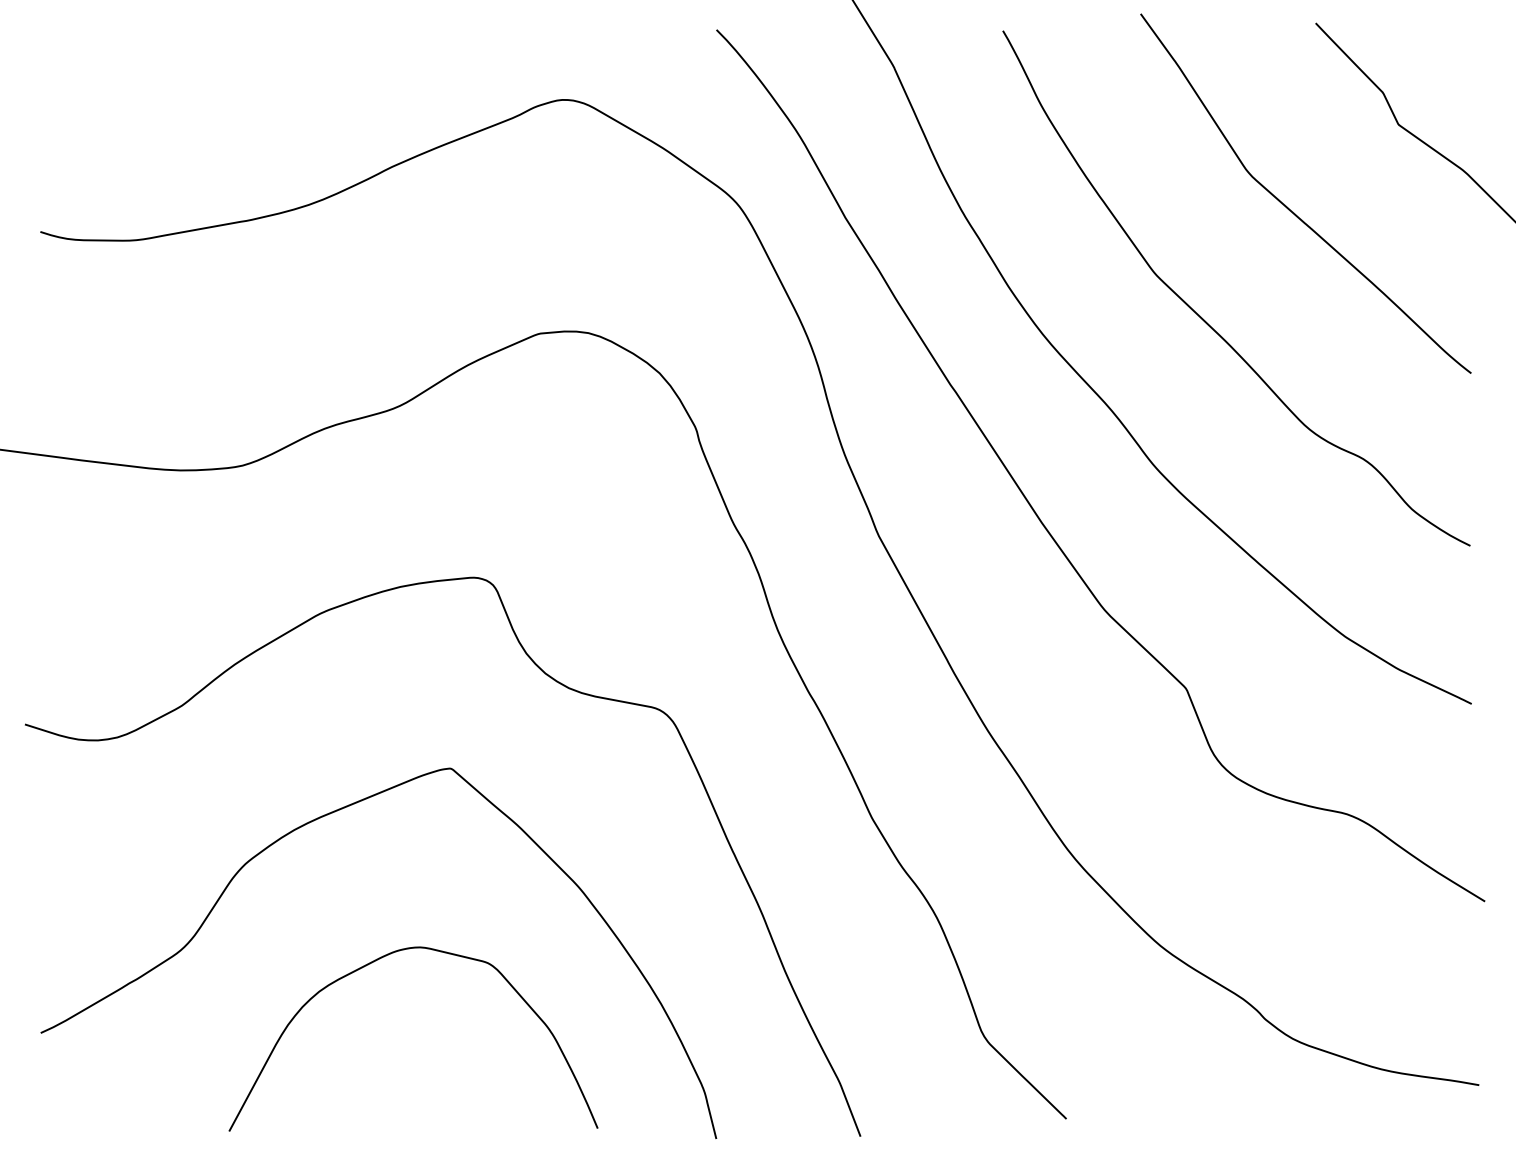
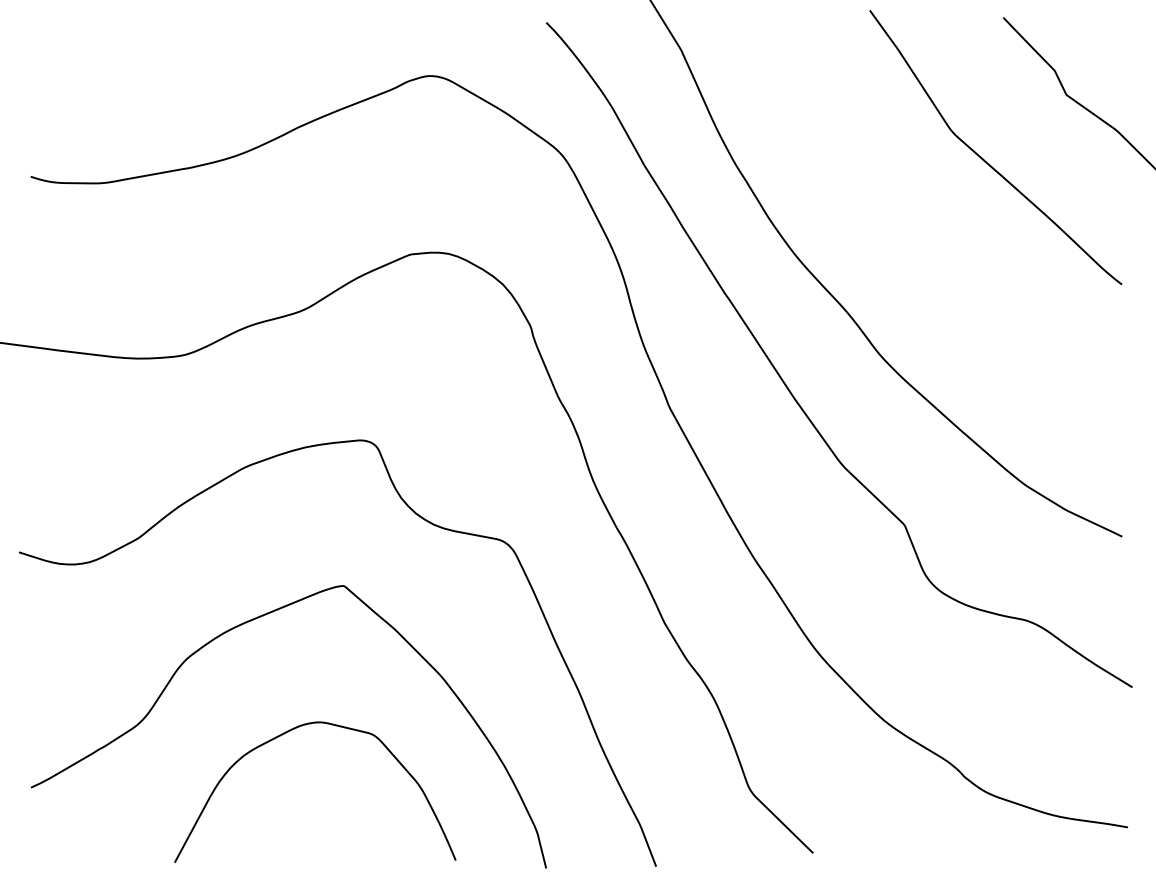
curve: (1204, 319) -> (918, 243), removed

